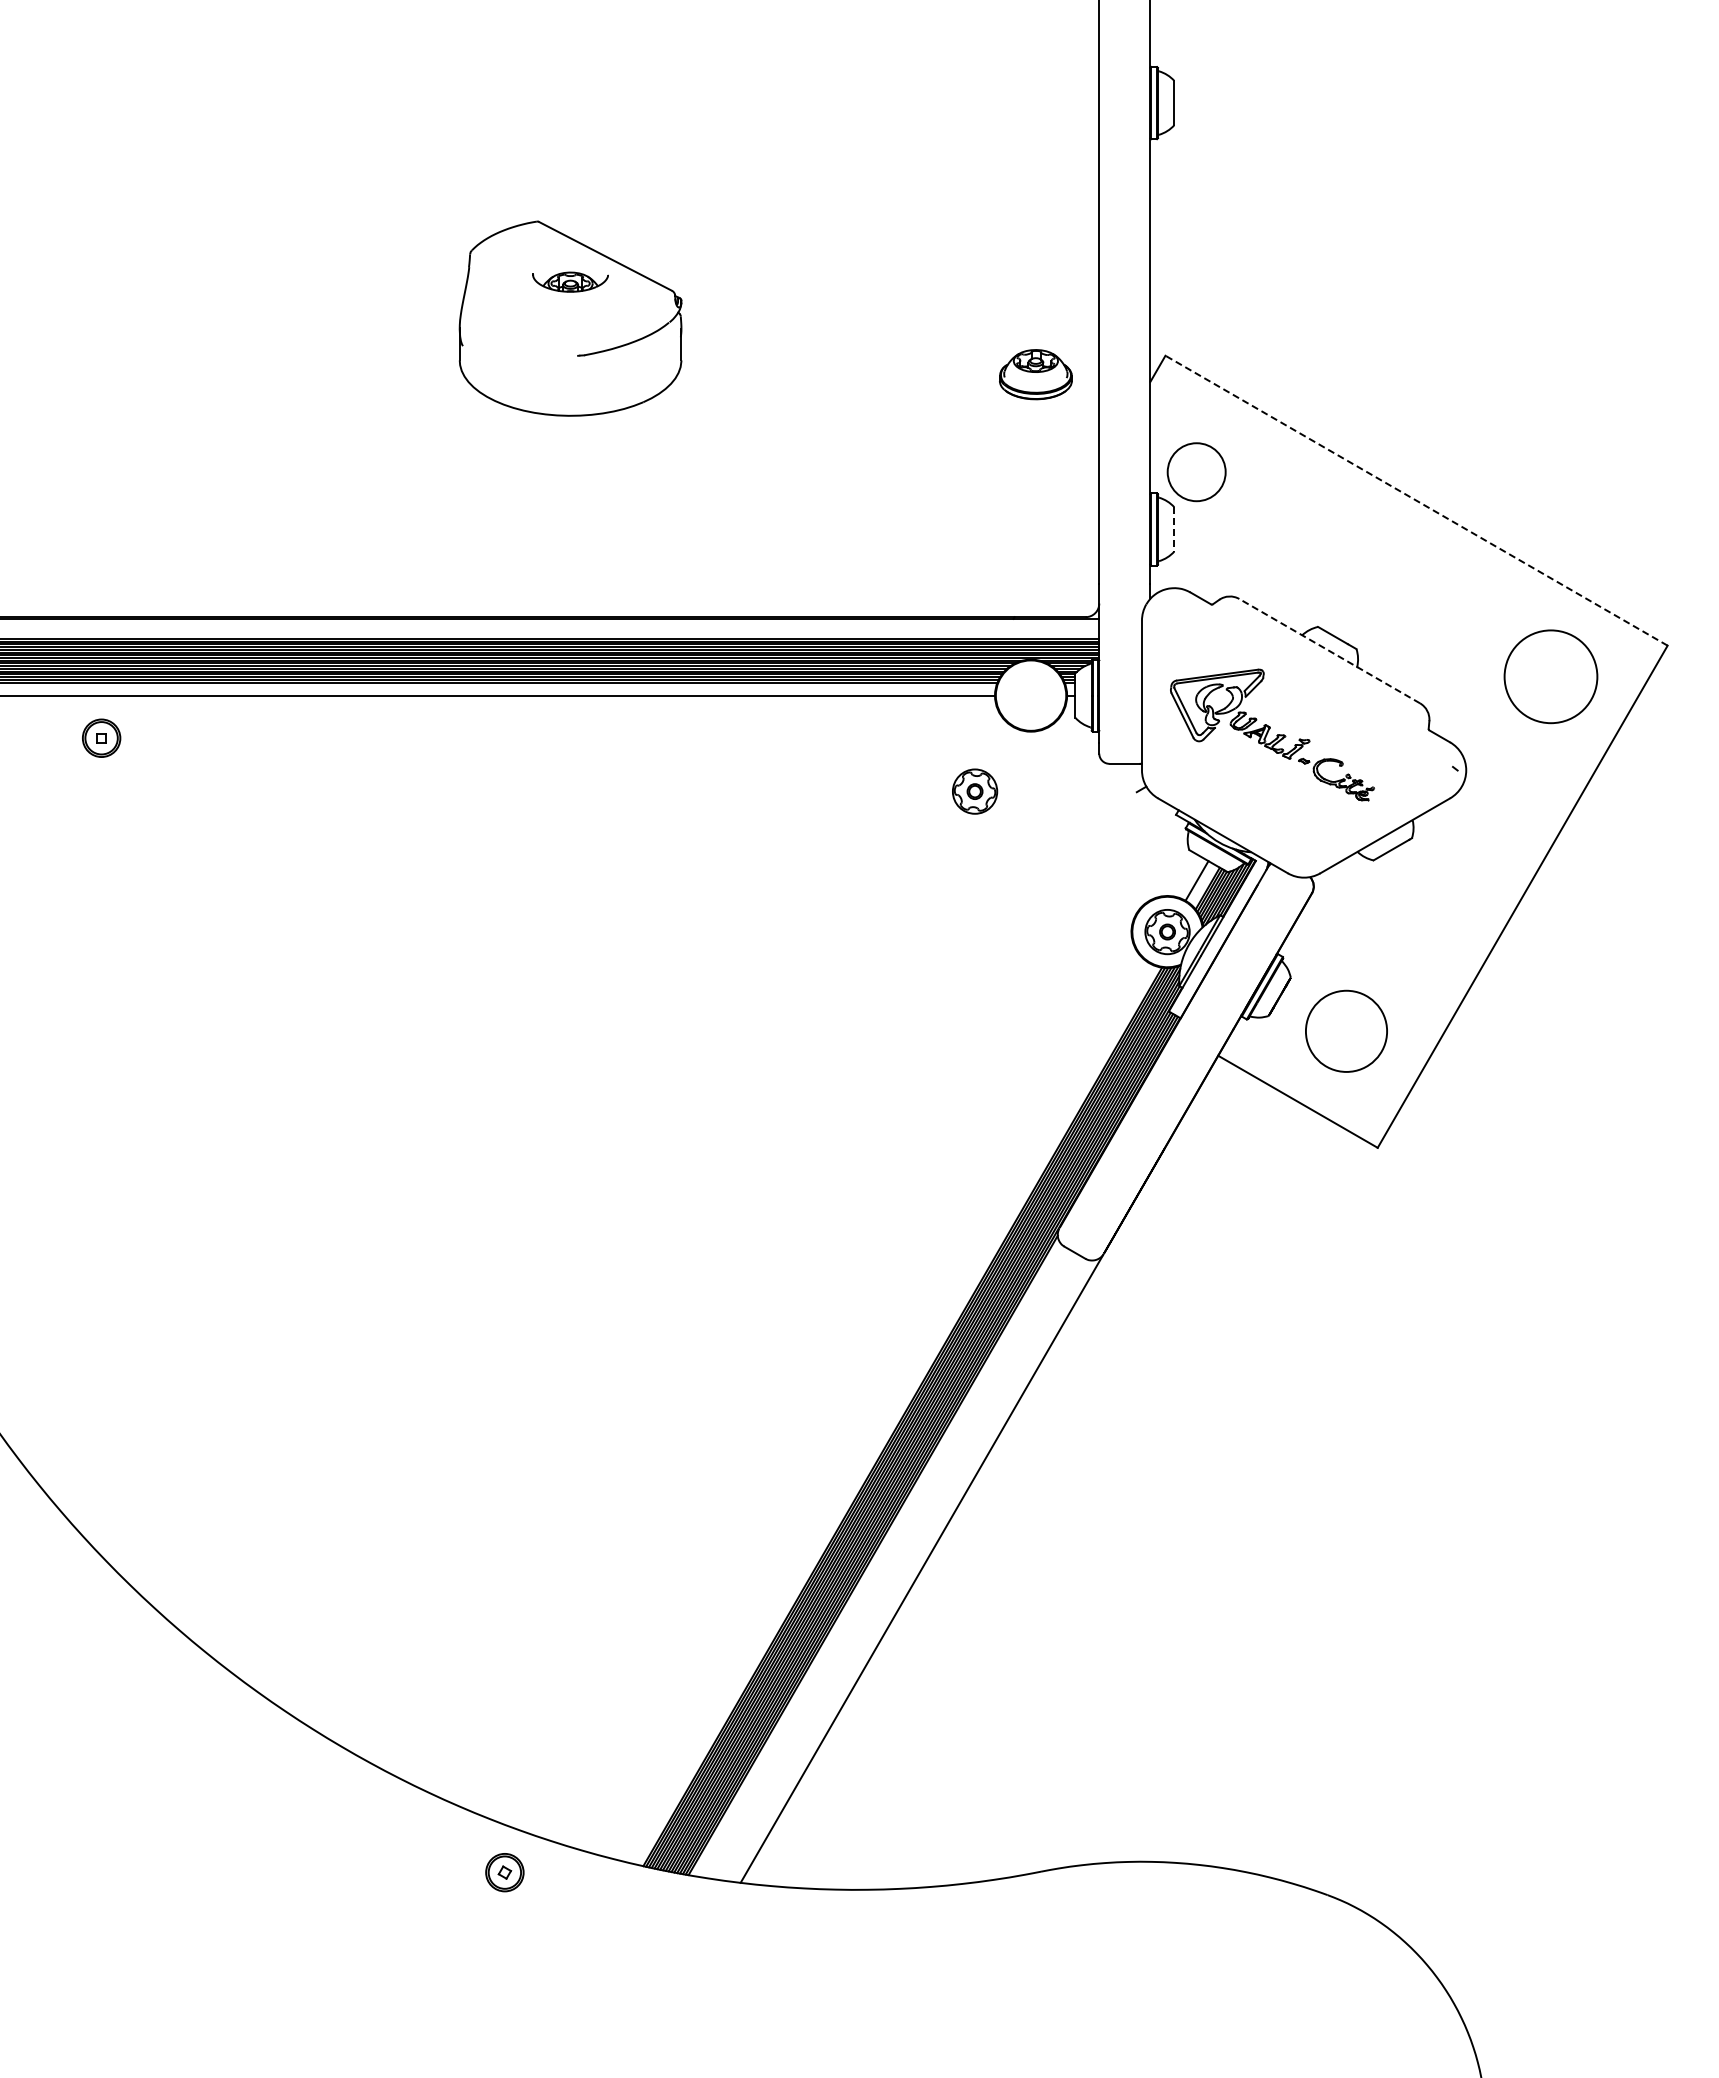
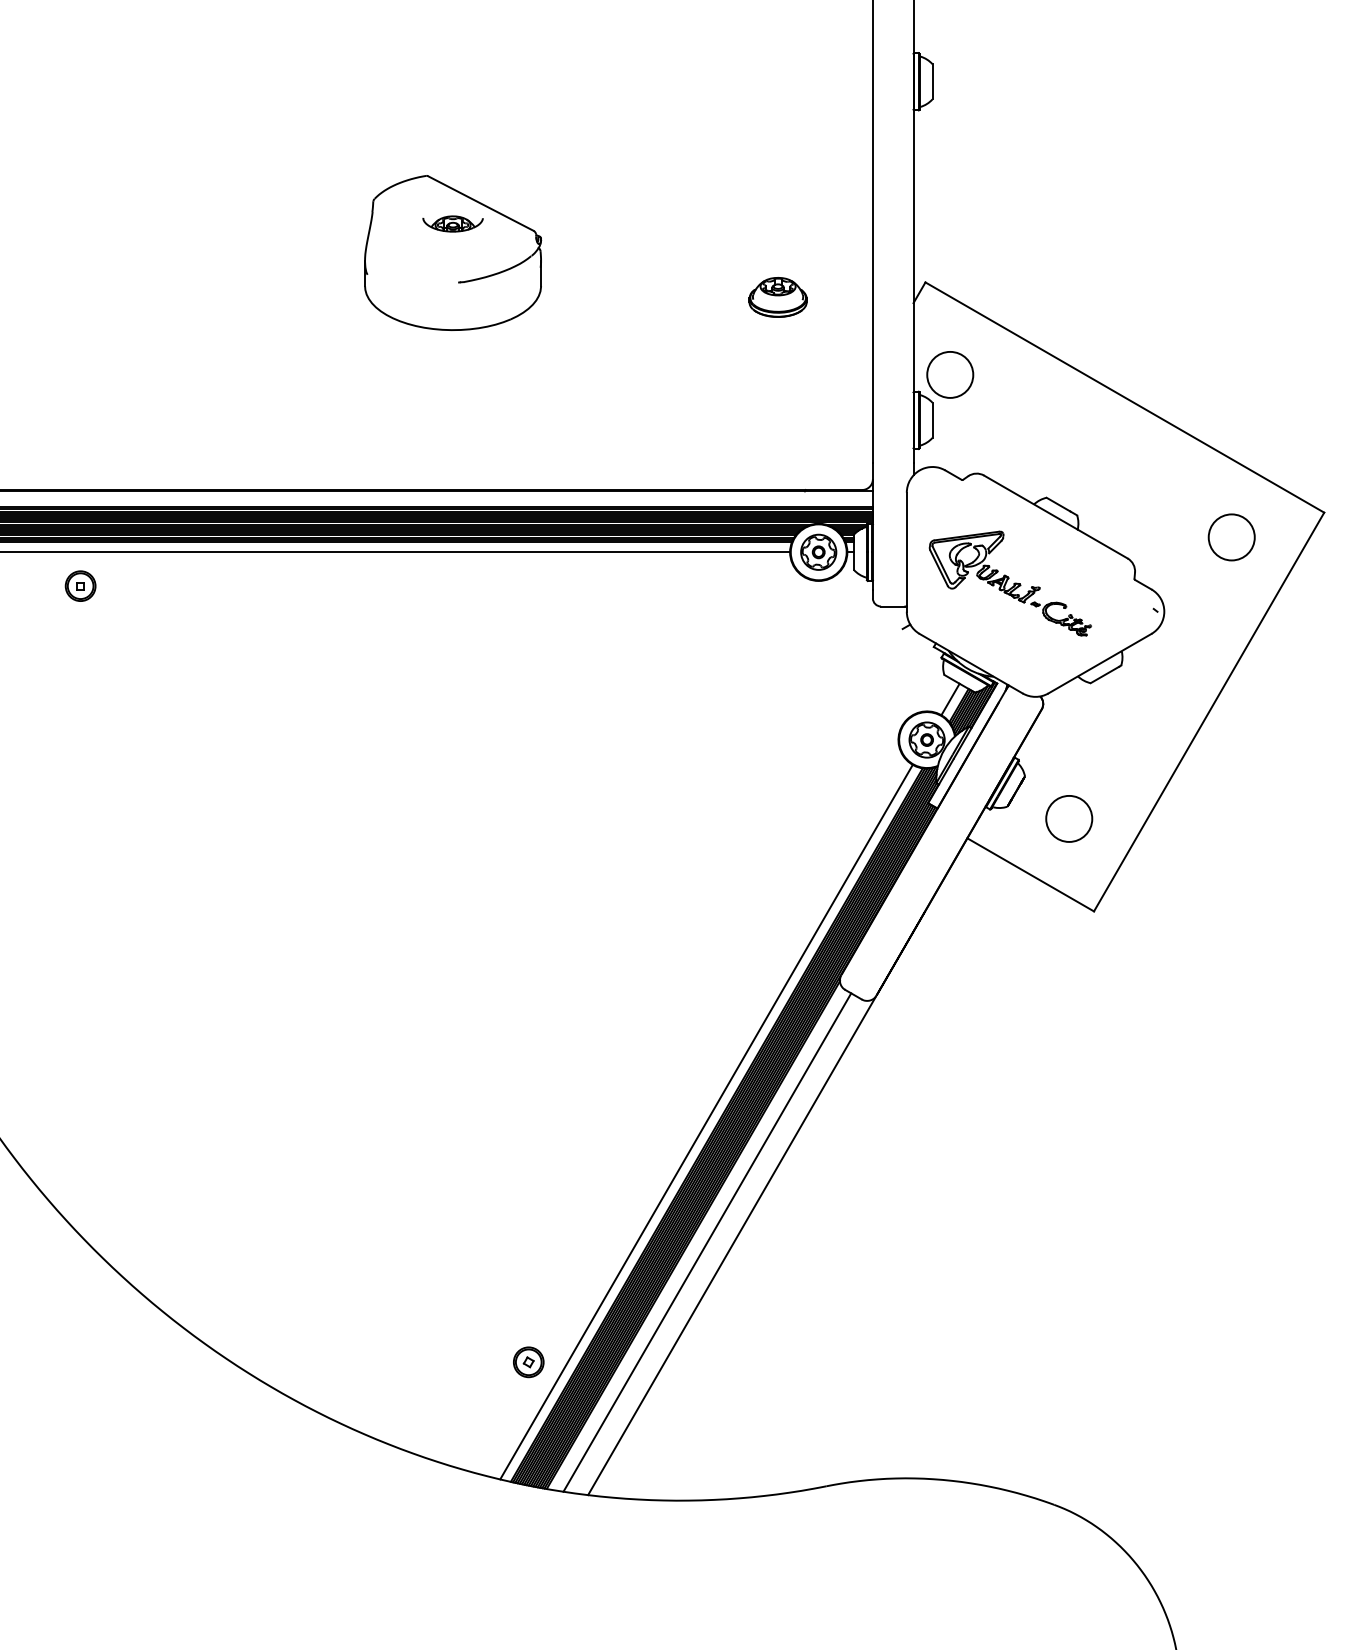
part: (1035, 374) -> (777, 297), moved
line: (1416, 500) -> (1124, 397), dashed -> solid
line: (1174, 529) -> (932, 420), dashed -> solid
line: (1329, 650) -> (1055, 516), dashed -> solid
circle: (1551, 676) -> (1232, 537), size x0.62
part: (975, 791) -> (819, 552), moved
circle: (1346, 1031) -> (1069, 819), size x0.71
line: (889, 1413) -> (706, 1122), added
line: (890, 1564) -> (707, 1242), added
part: (504, 1872) -> (528, 1362), moved

